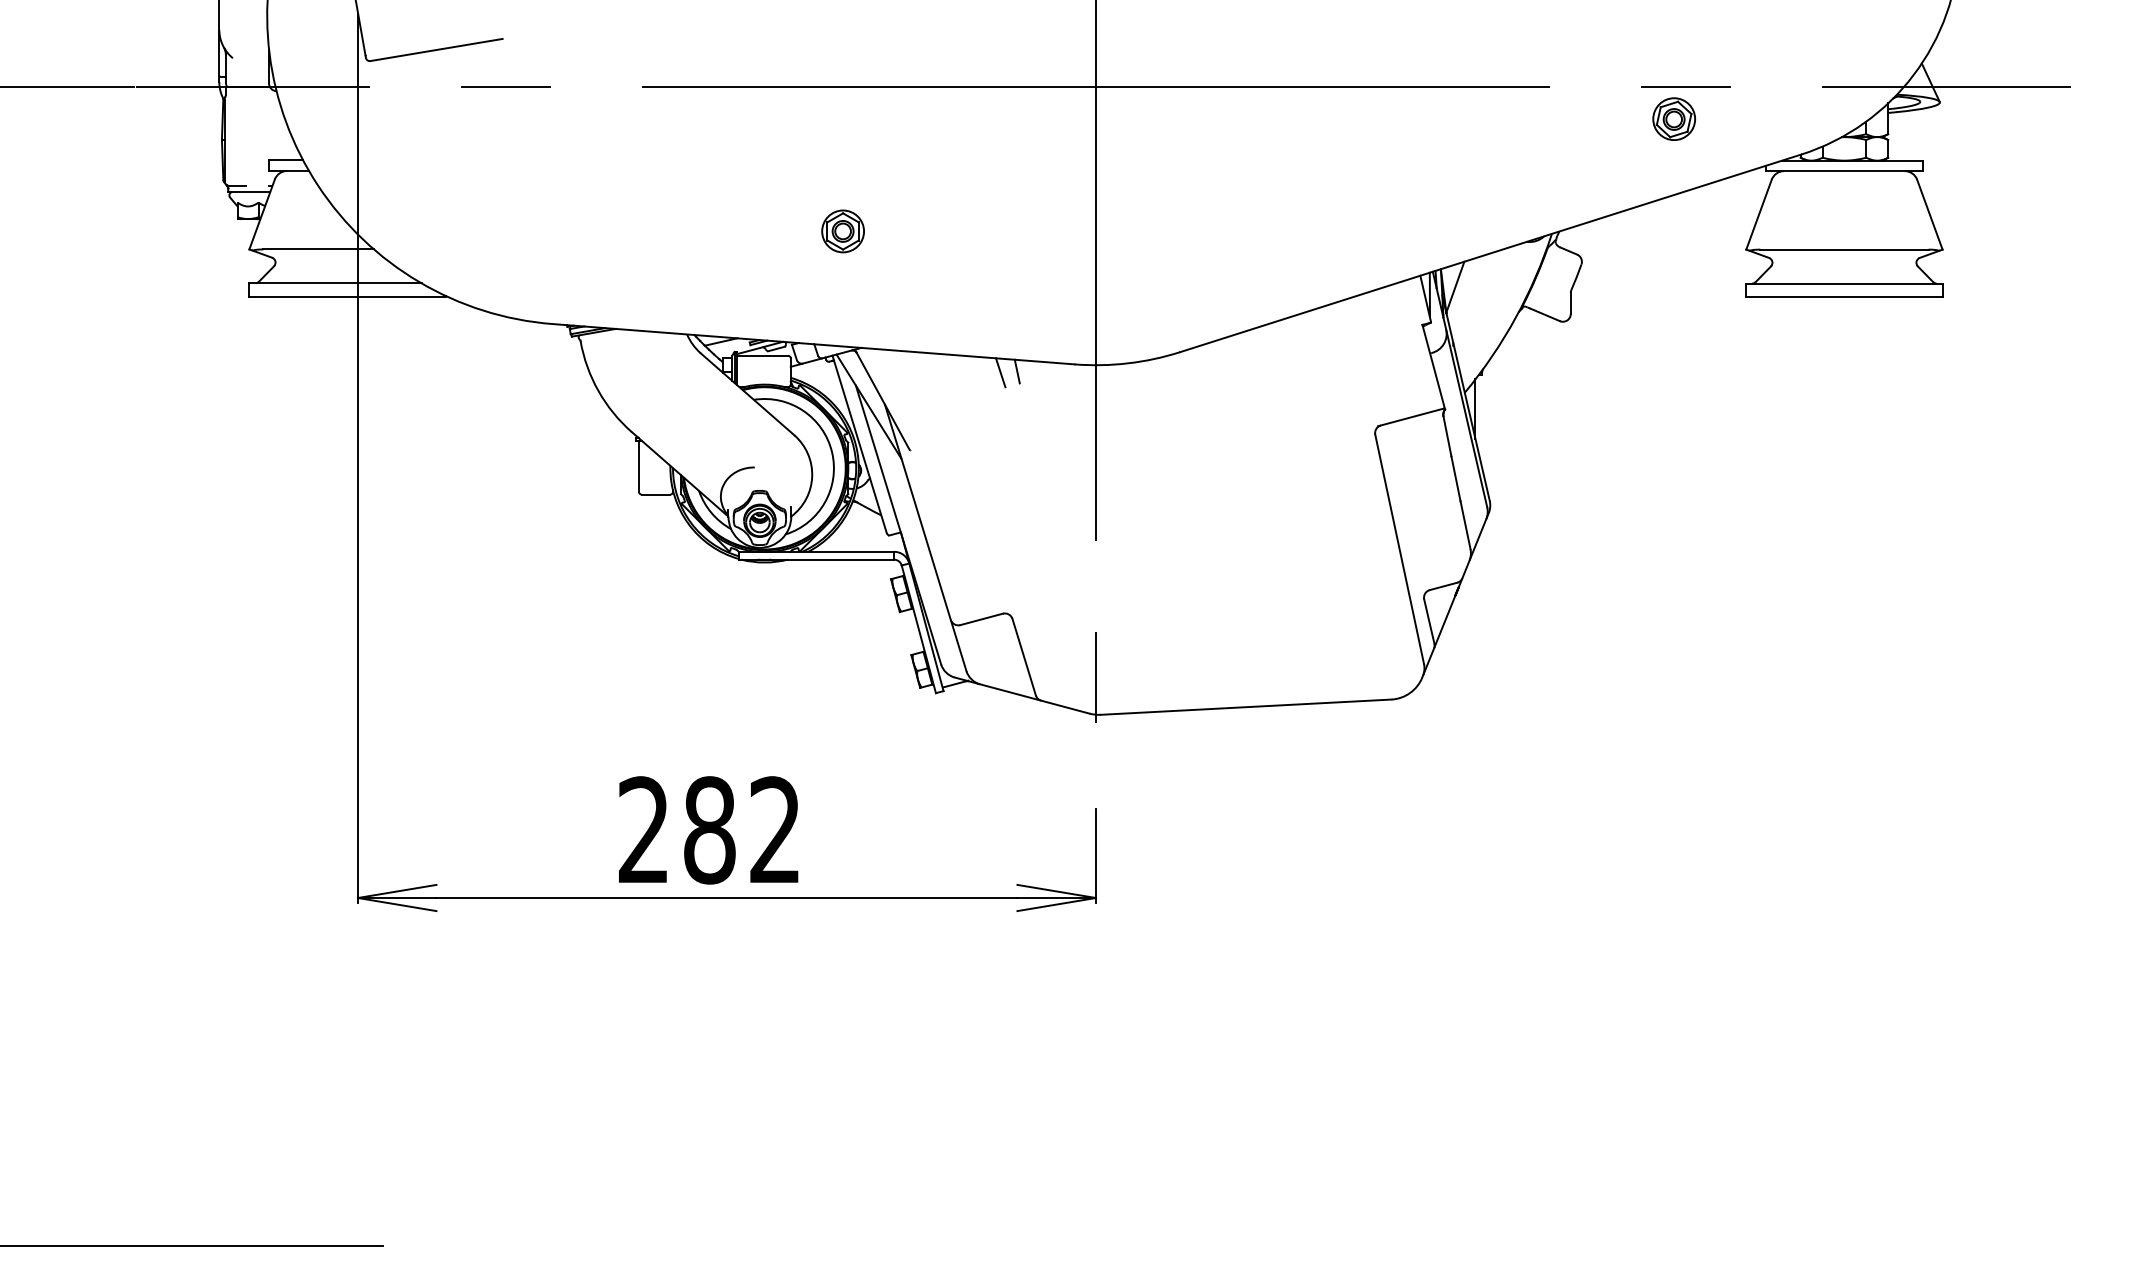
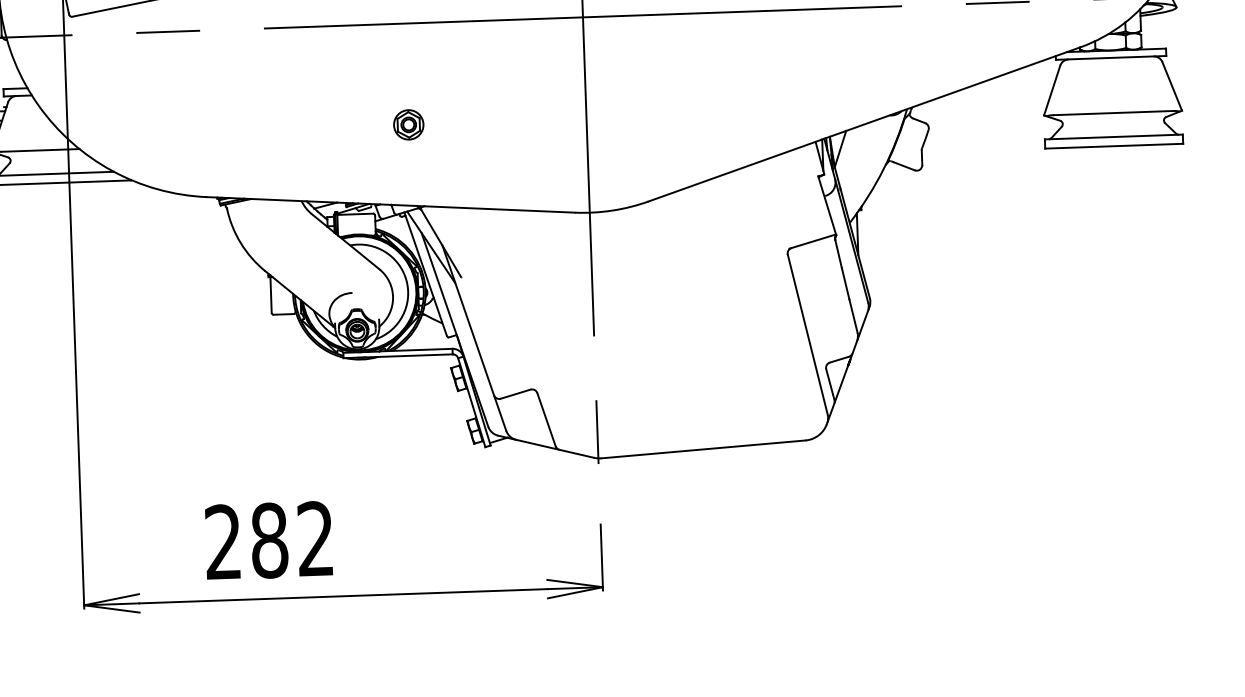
part: (1673, 118) -> (989, 25), removed
line: (1016, 371) -> (534, 219), removed
line: (1000, 372) -> (522, 220), removed
text: (708, 830) -> (268, 540), moved

